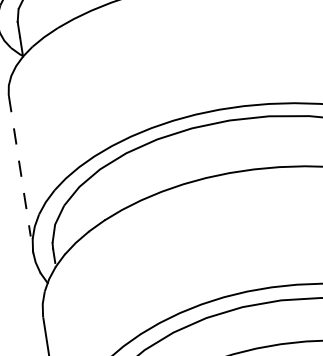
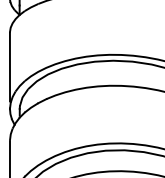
line: (18, 167) -> (9, 67), dashed -> solid

